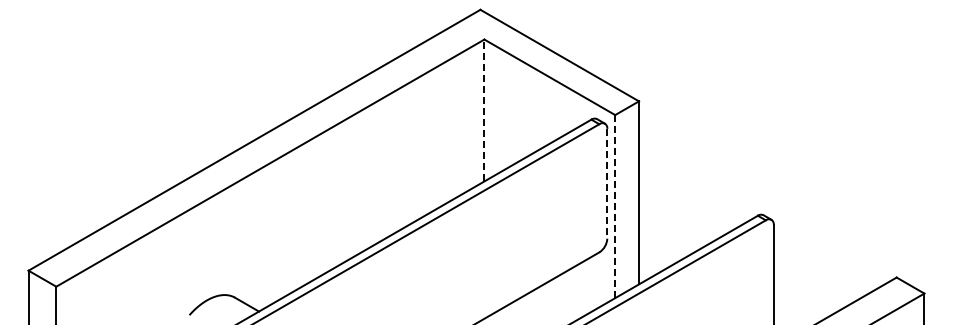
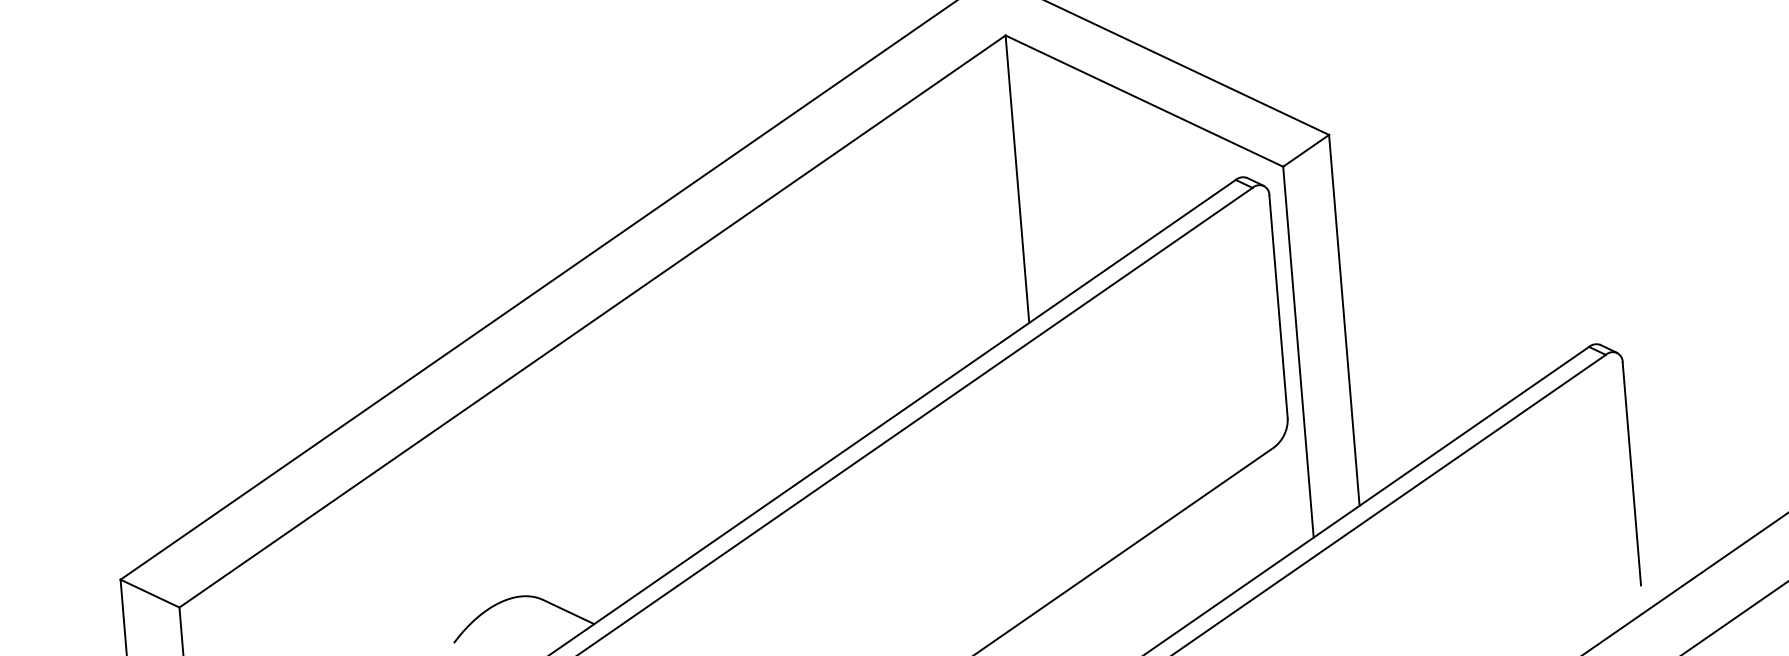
line: (484, 110) -> (1017, 179), dashed -> solid
line: (607, 183) -> (1278, 306), dashed -> solid
line: (615, 206) -> (1298, 351), dashed -> solid

